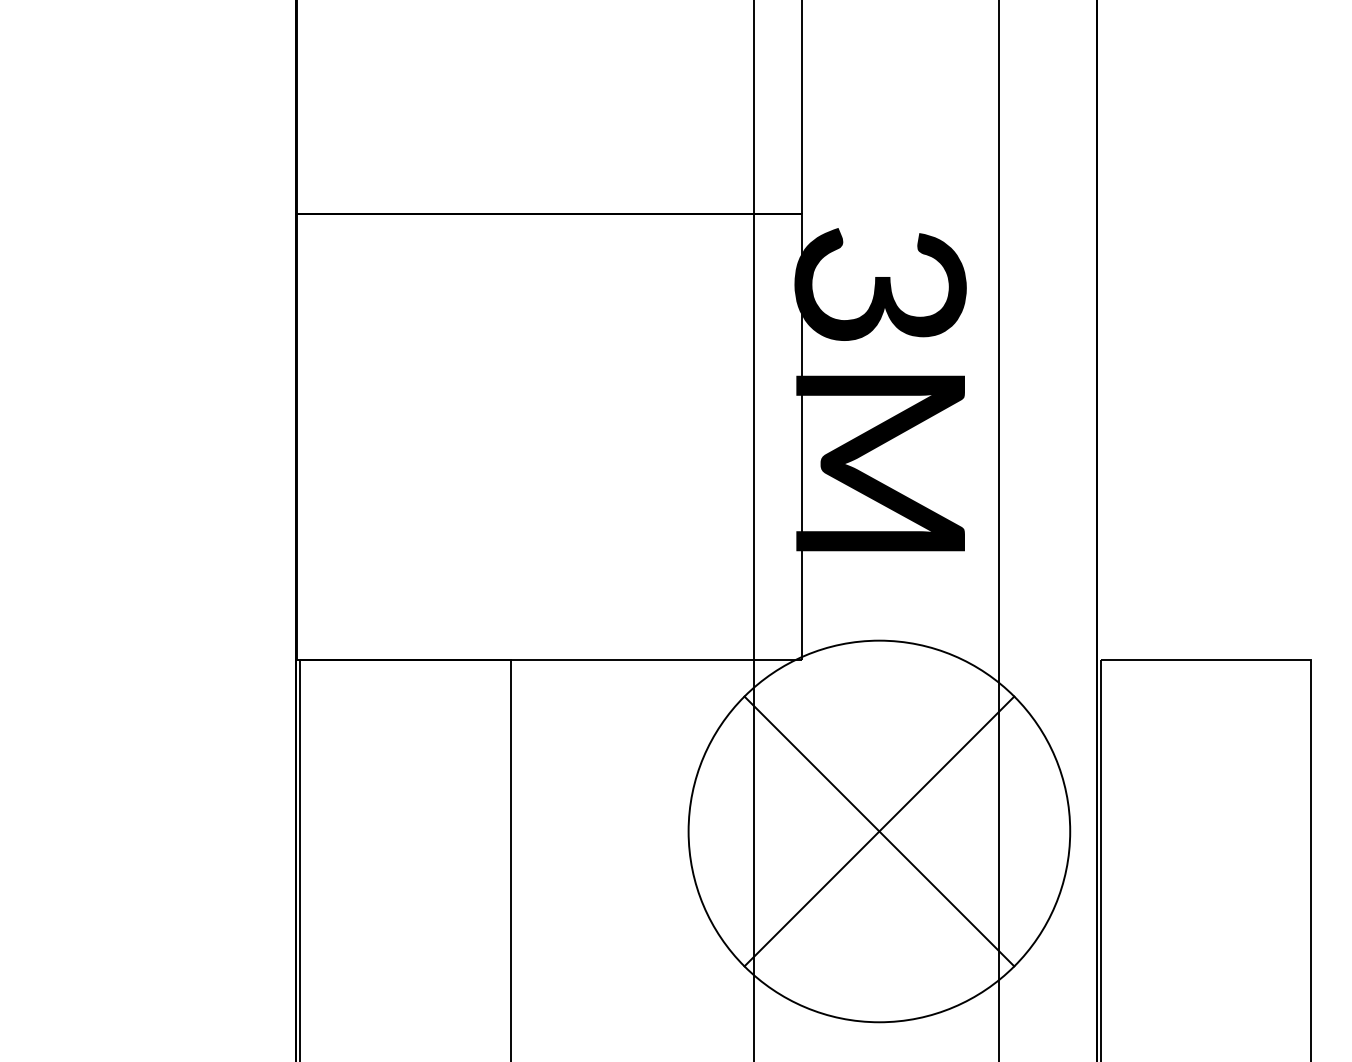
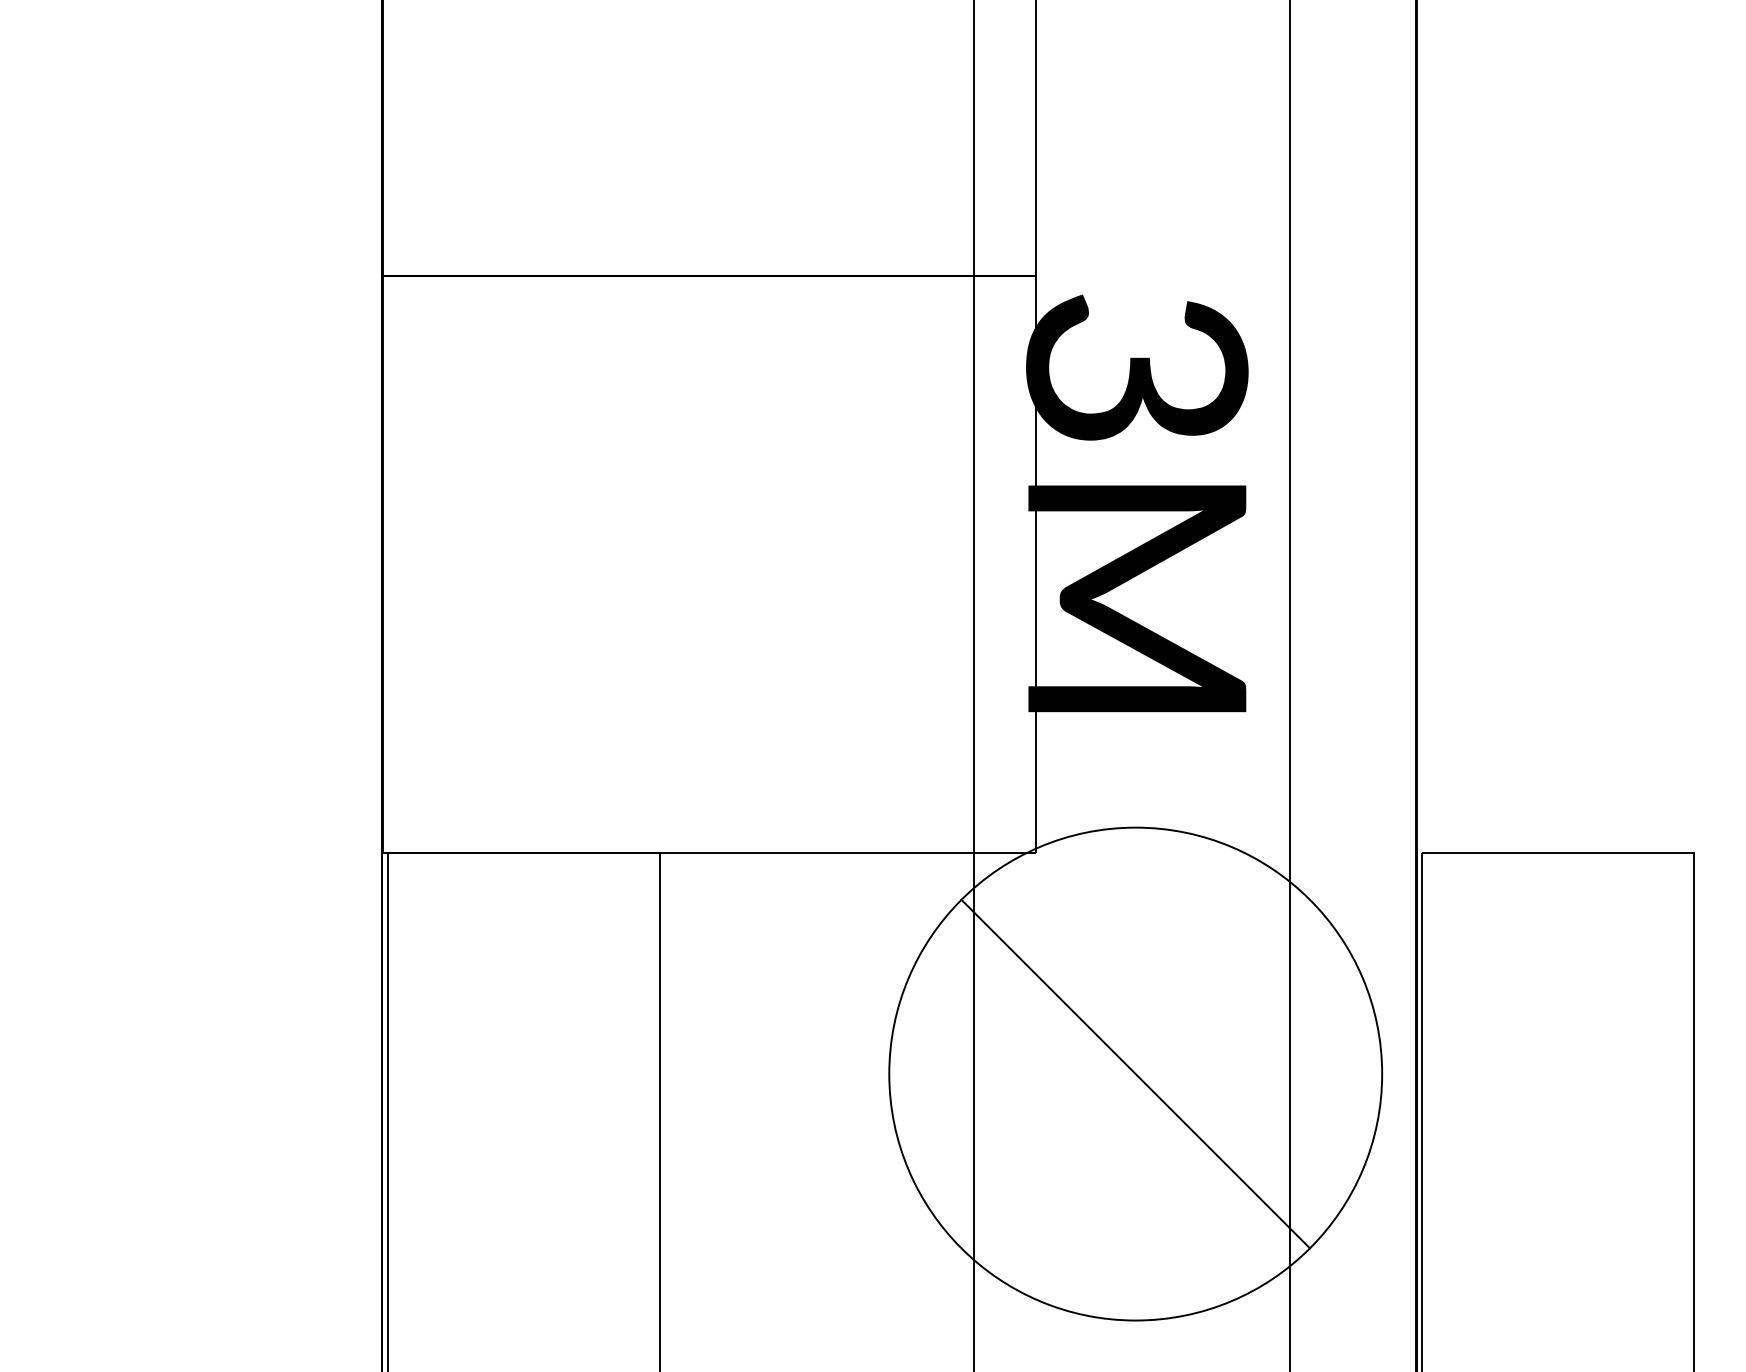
line: (879, 831) -> (1135, 1074), removed

